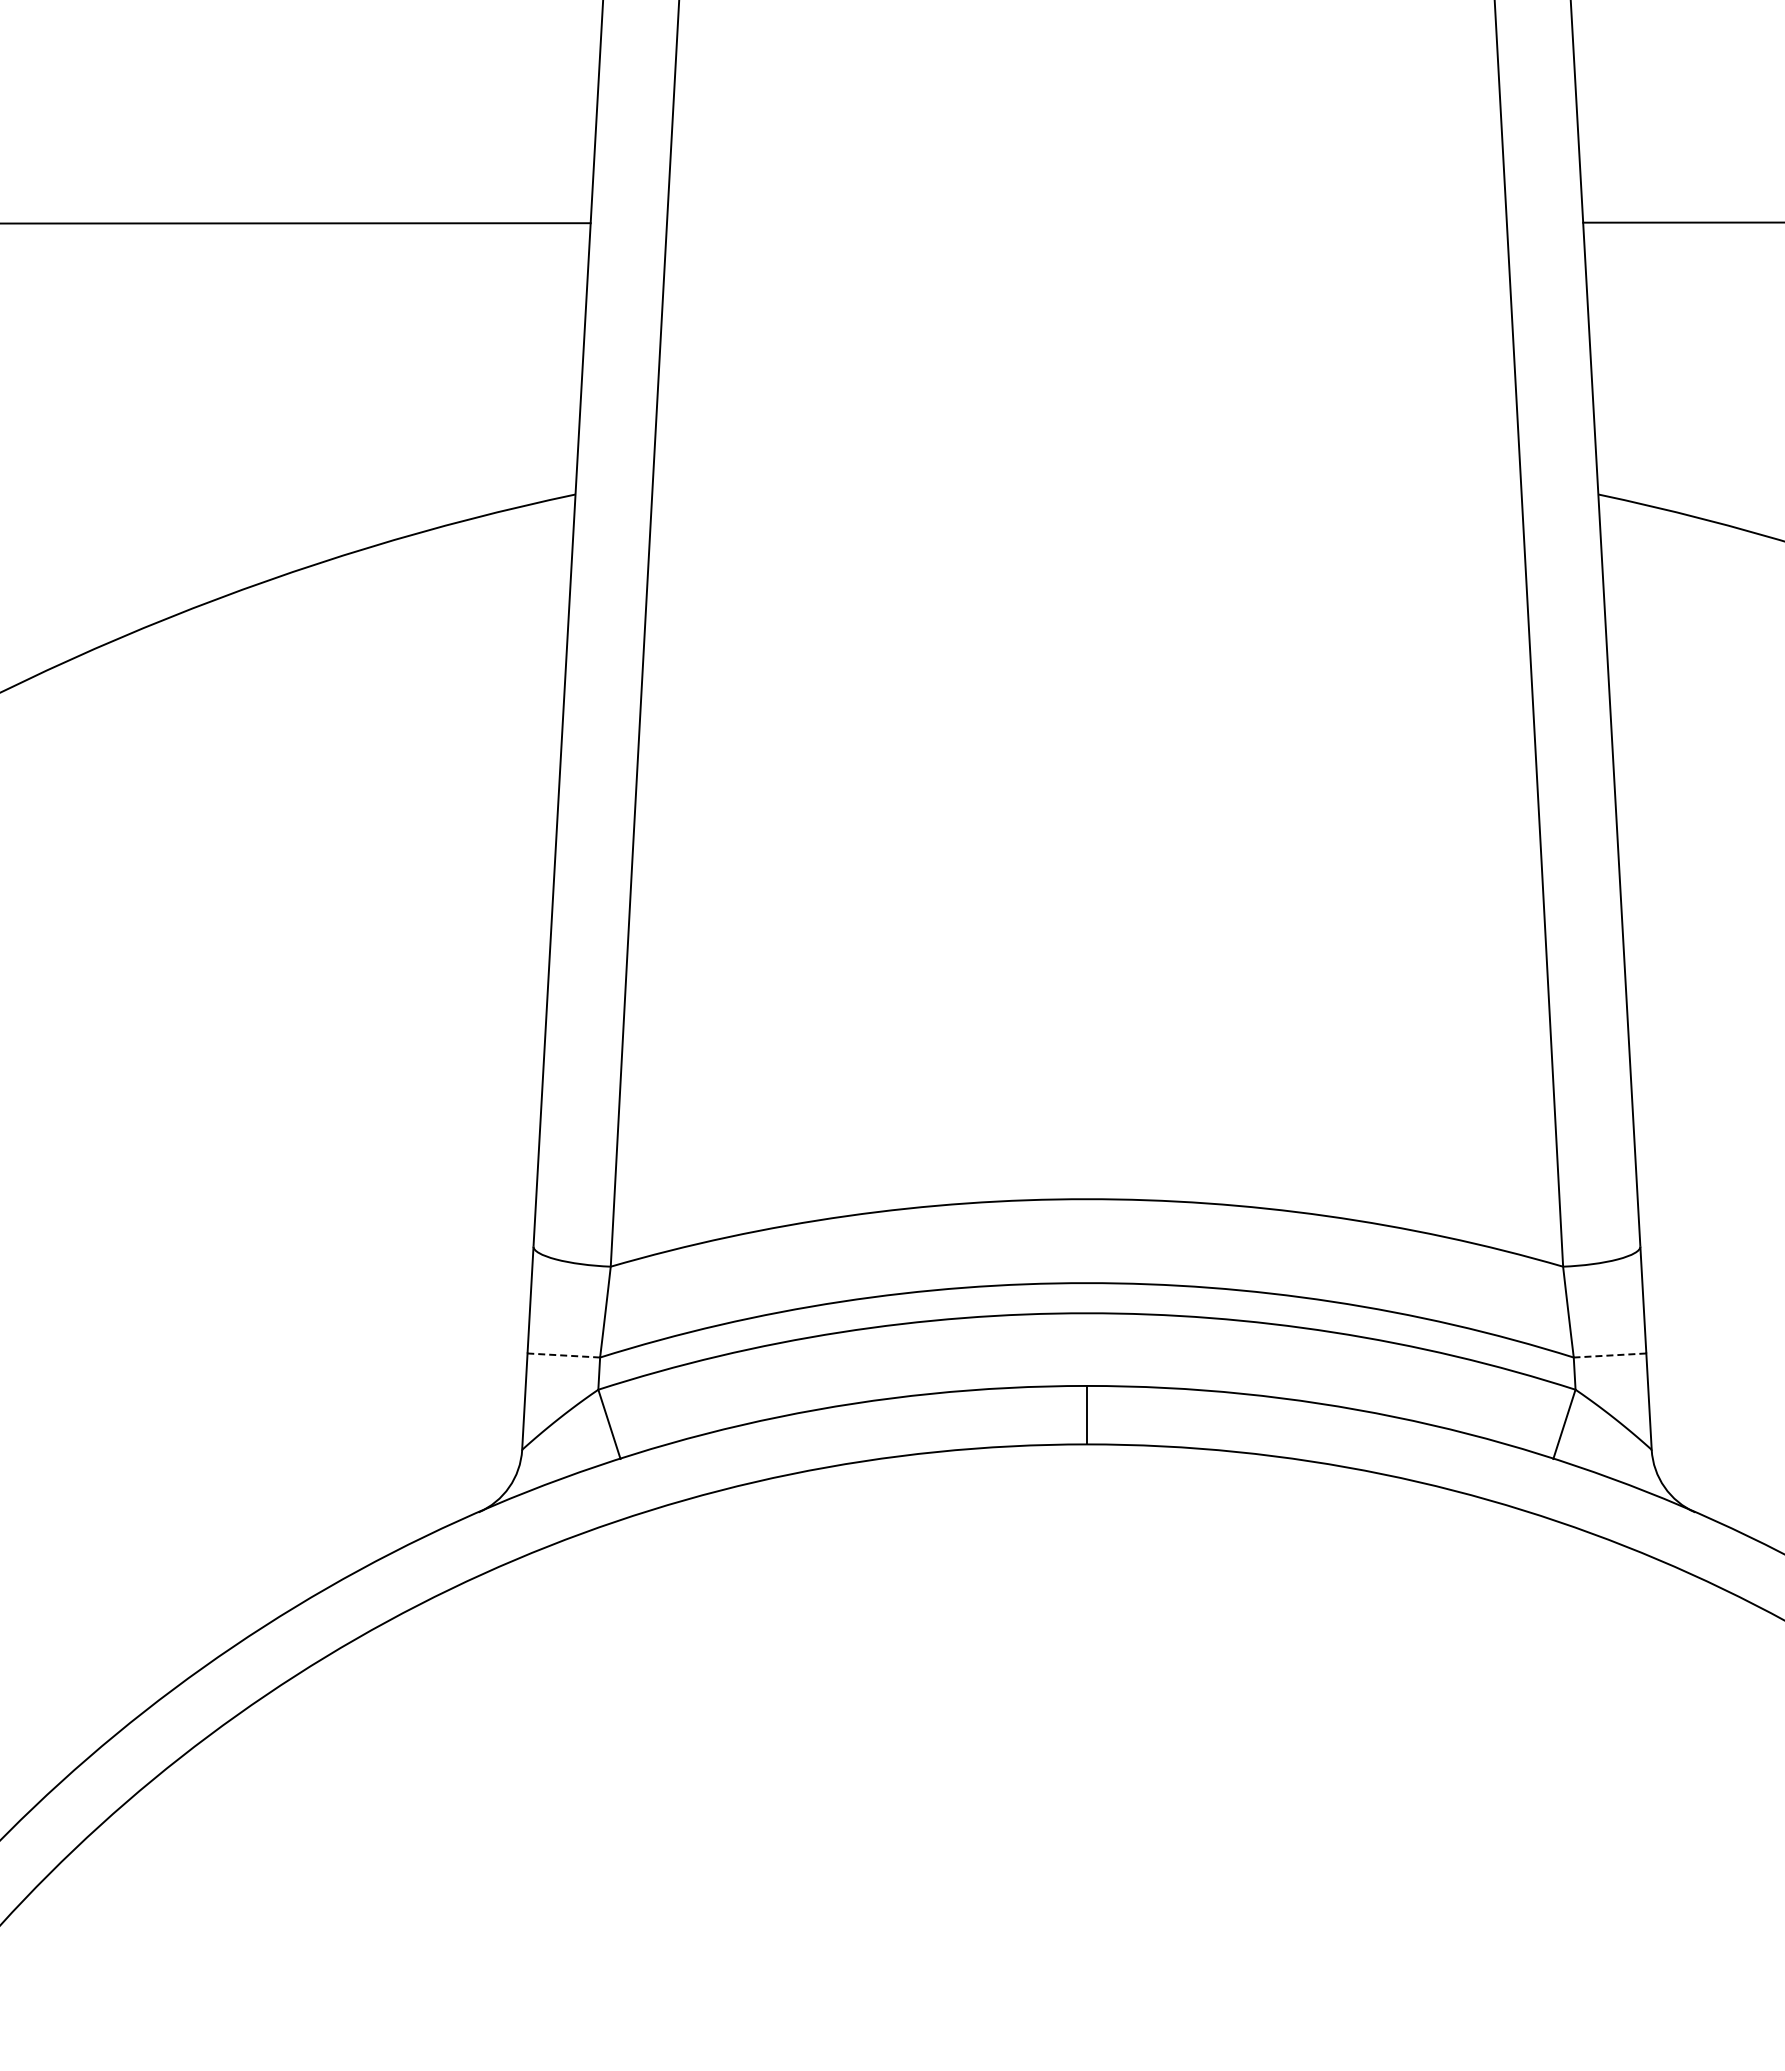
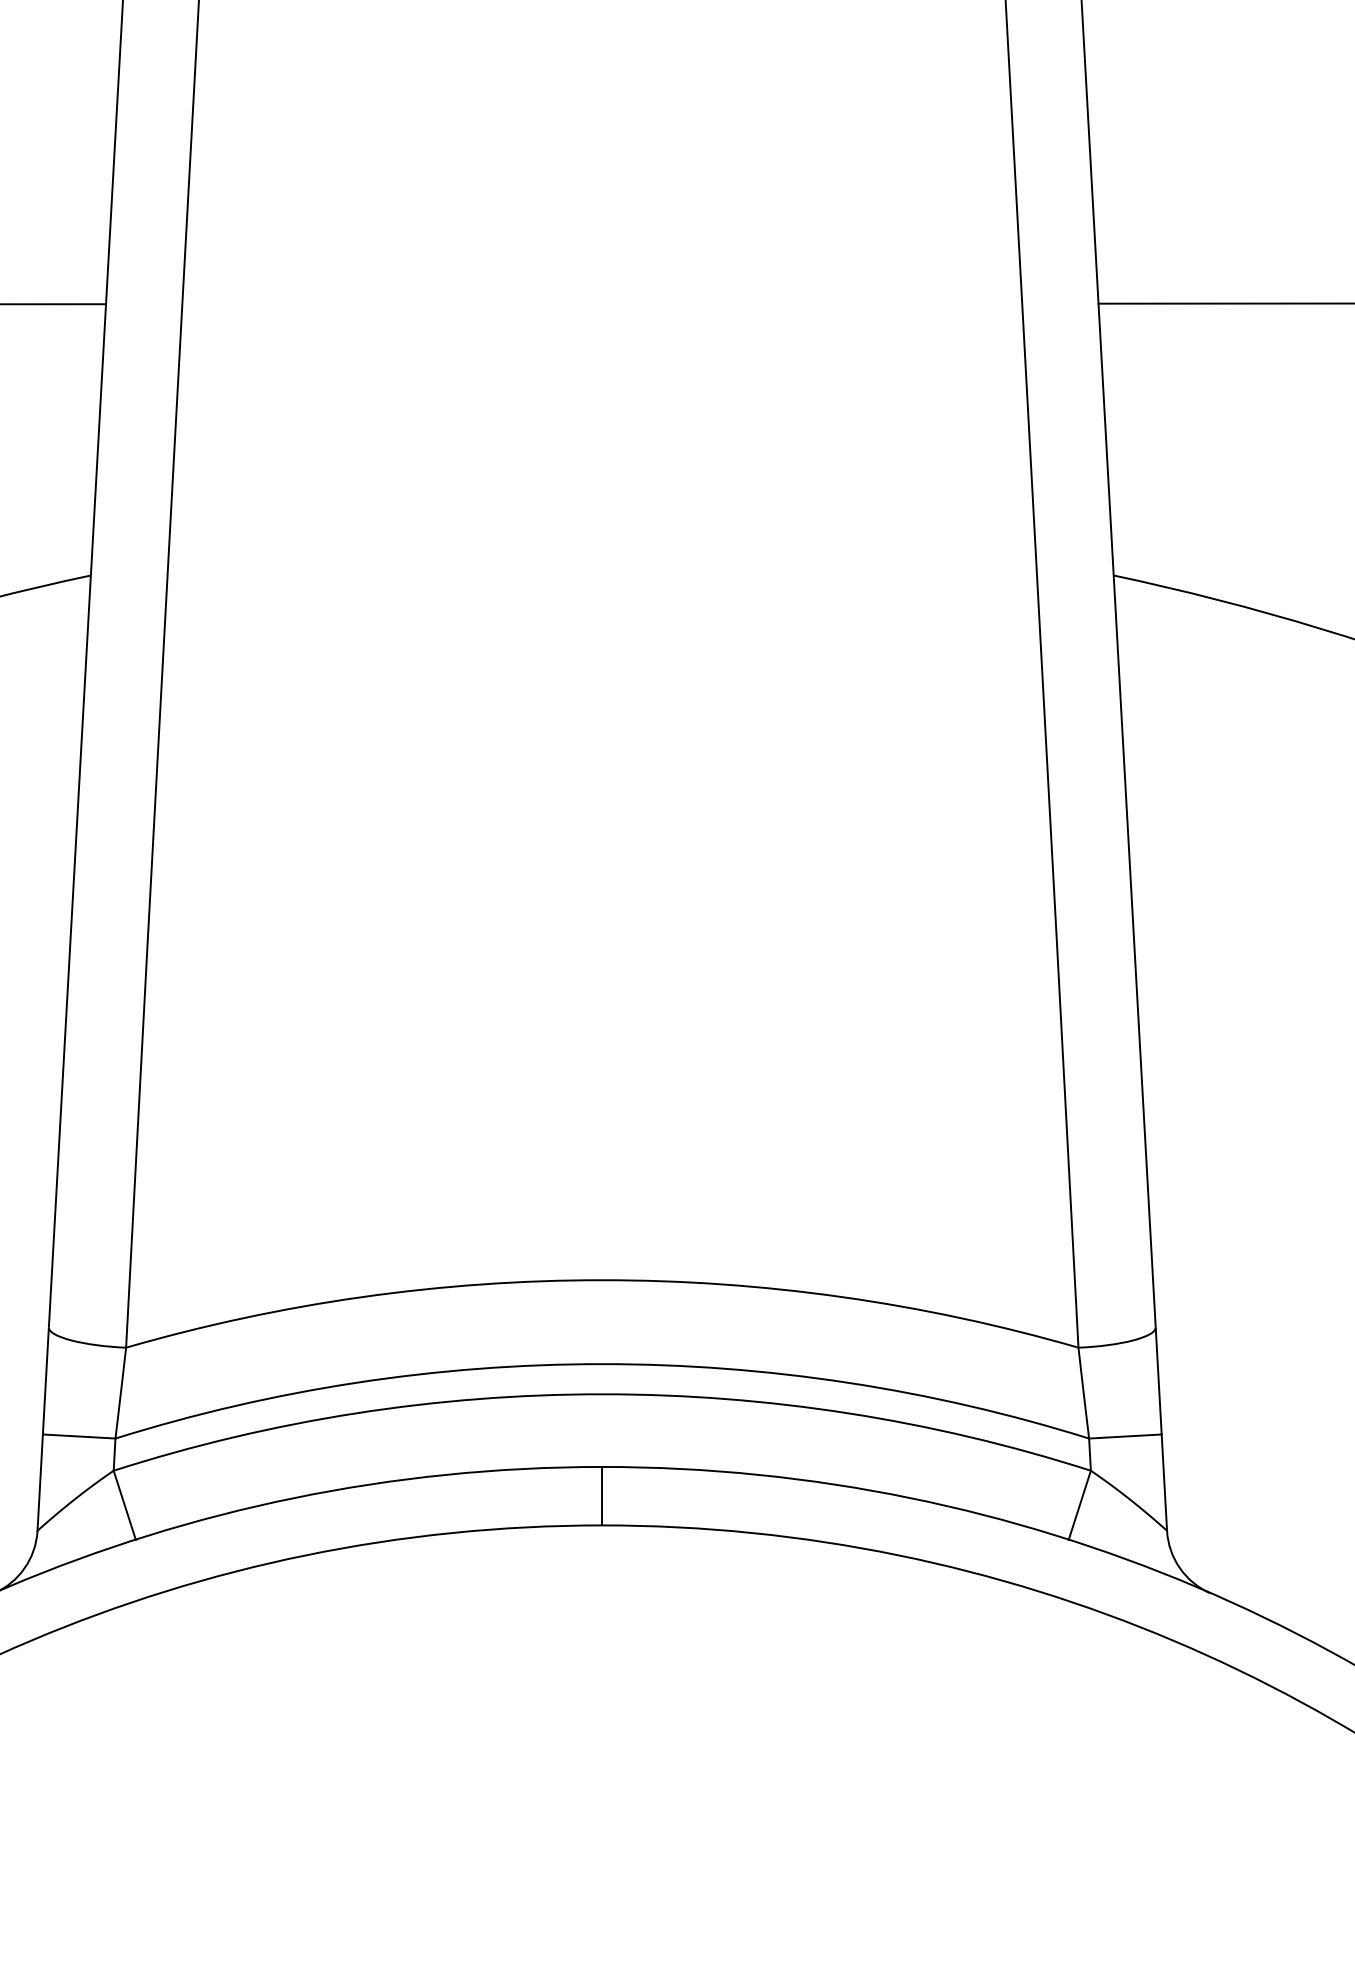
line: (563, 1355) -> (78, 1436), dashed -> solid
line: (1609, 1355) -> (1124, 1436), dashed -> solid

